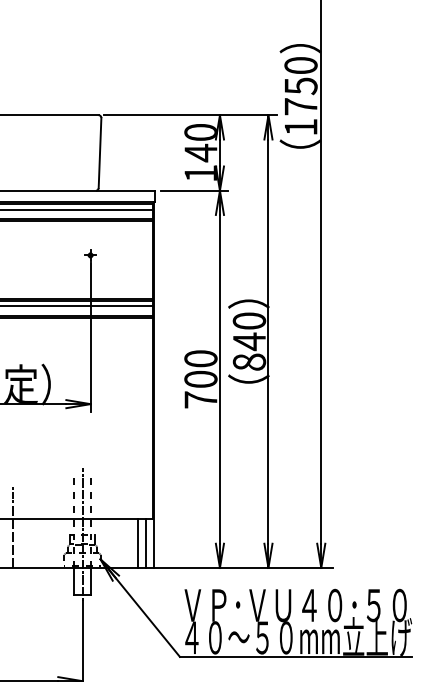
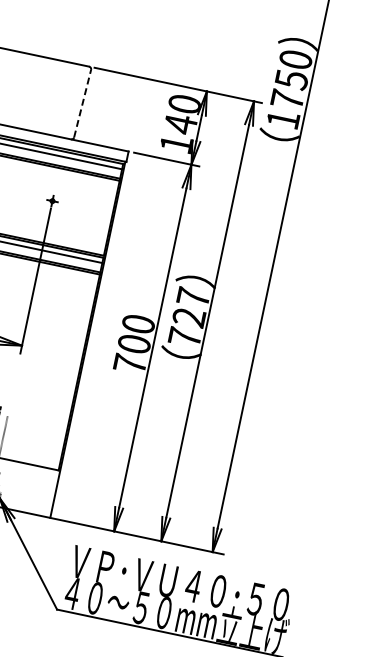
line: (100, 152) -> (83, 103), solid -> dashed
text: (249, 341) -> (189, 317), 840 -> 727
line: (138, 543) -> (40, 490), removed
line: (146, 543) -> (47, 492), removed

